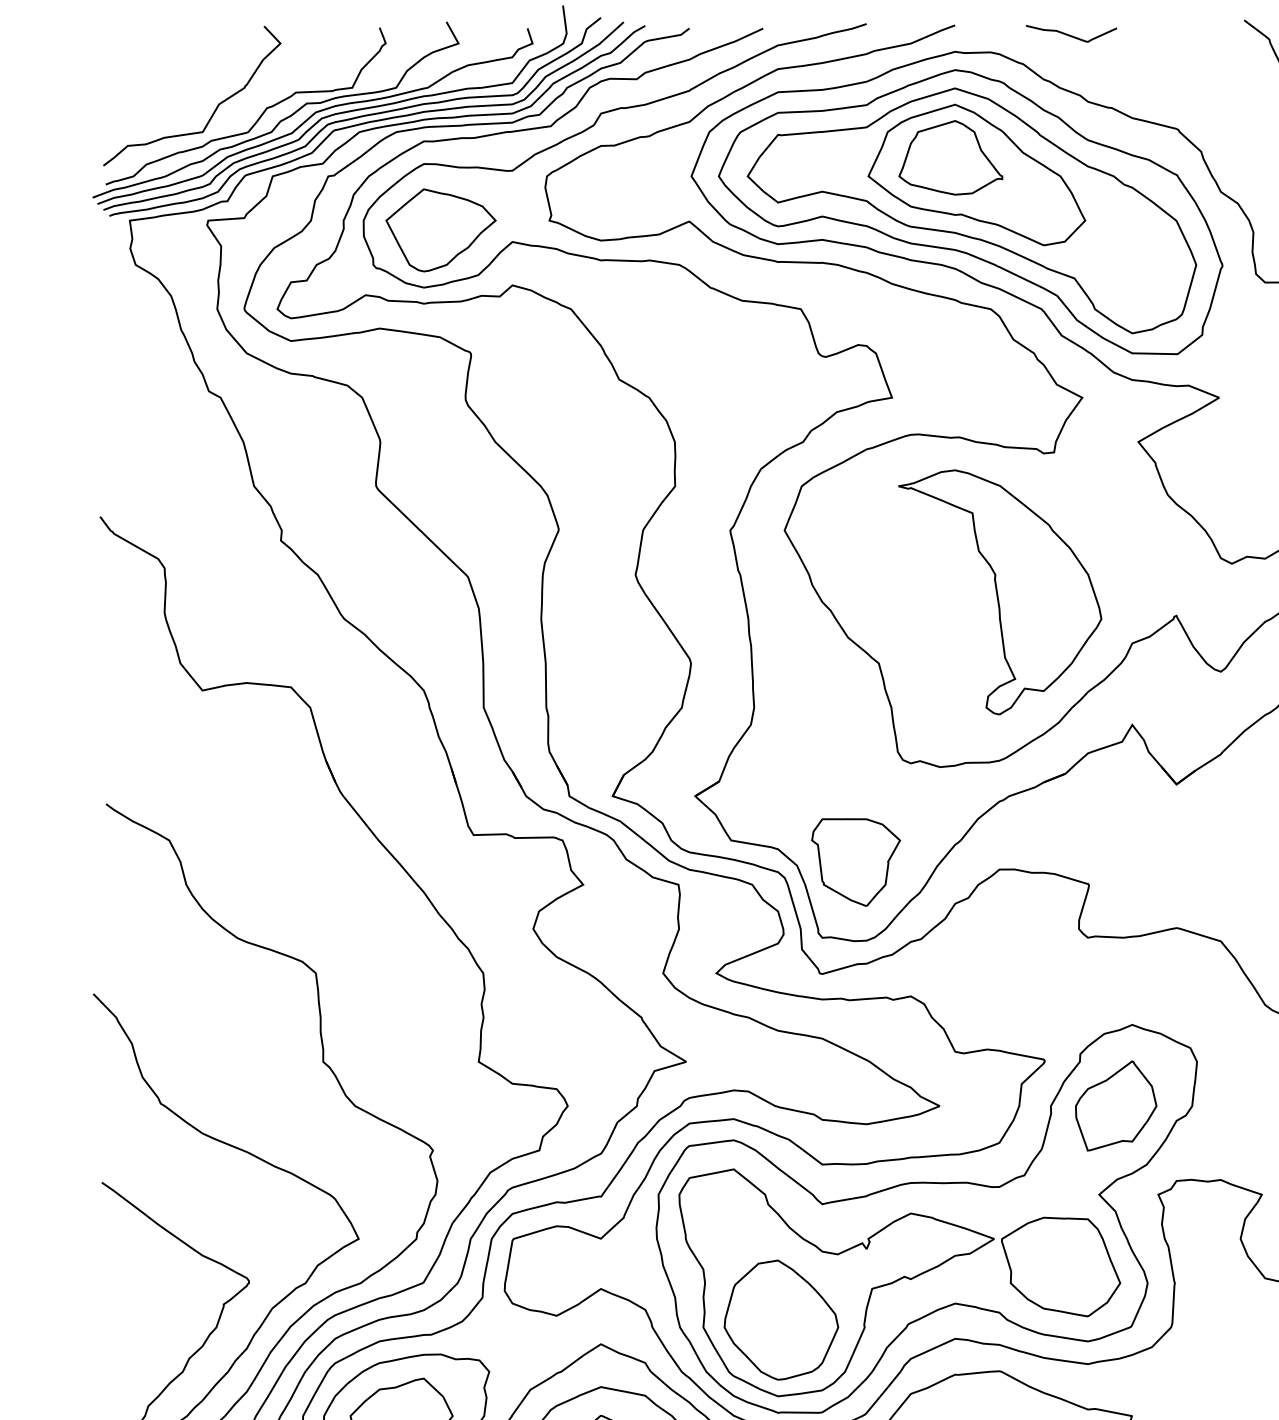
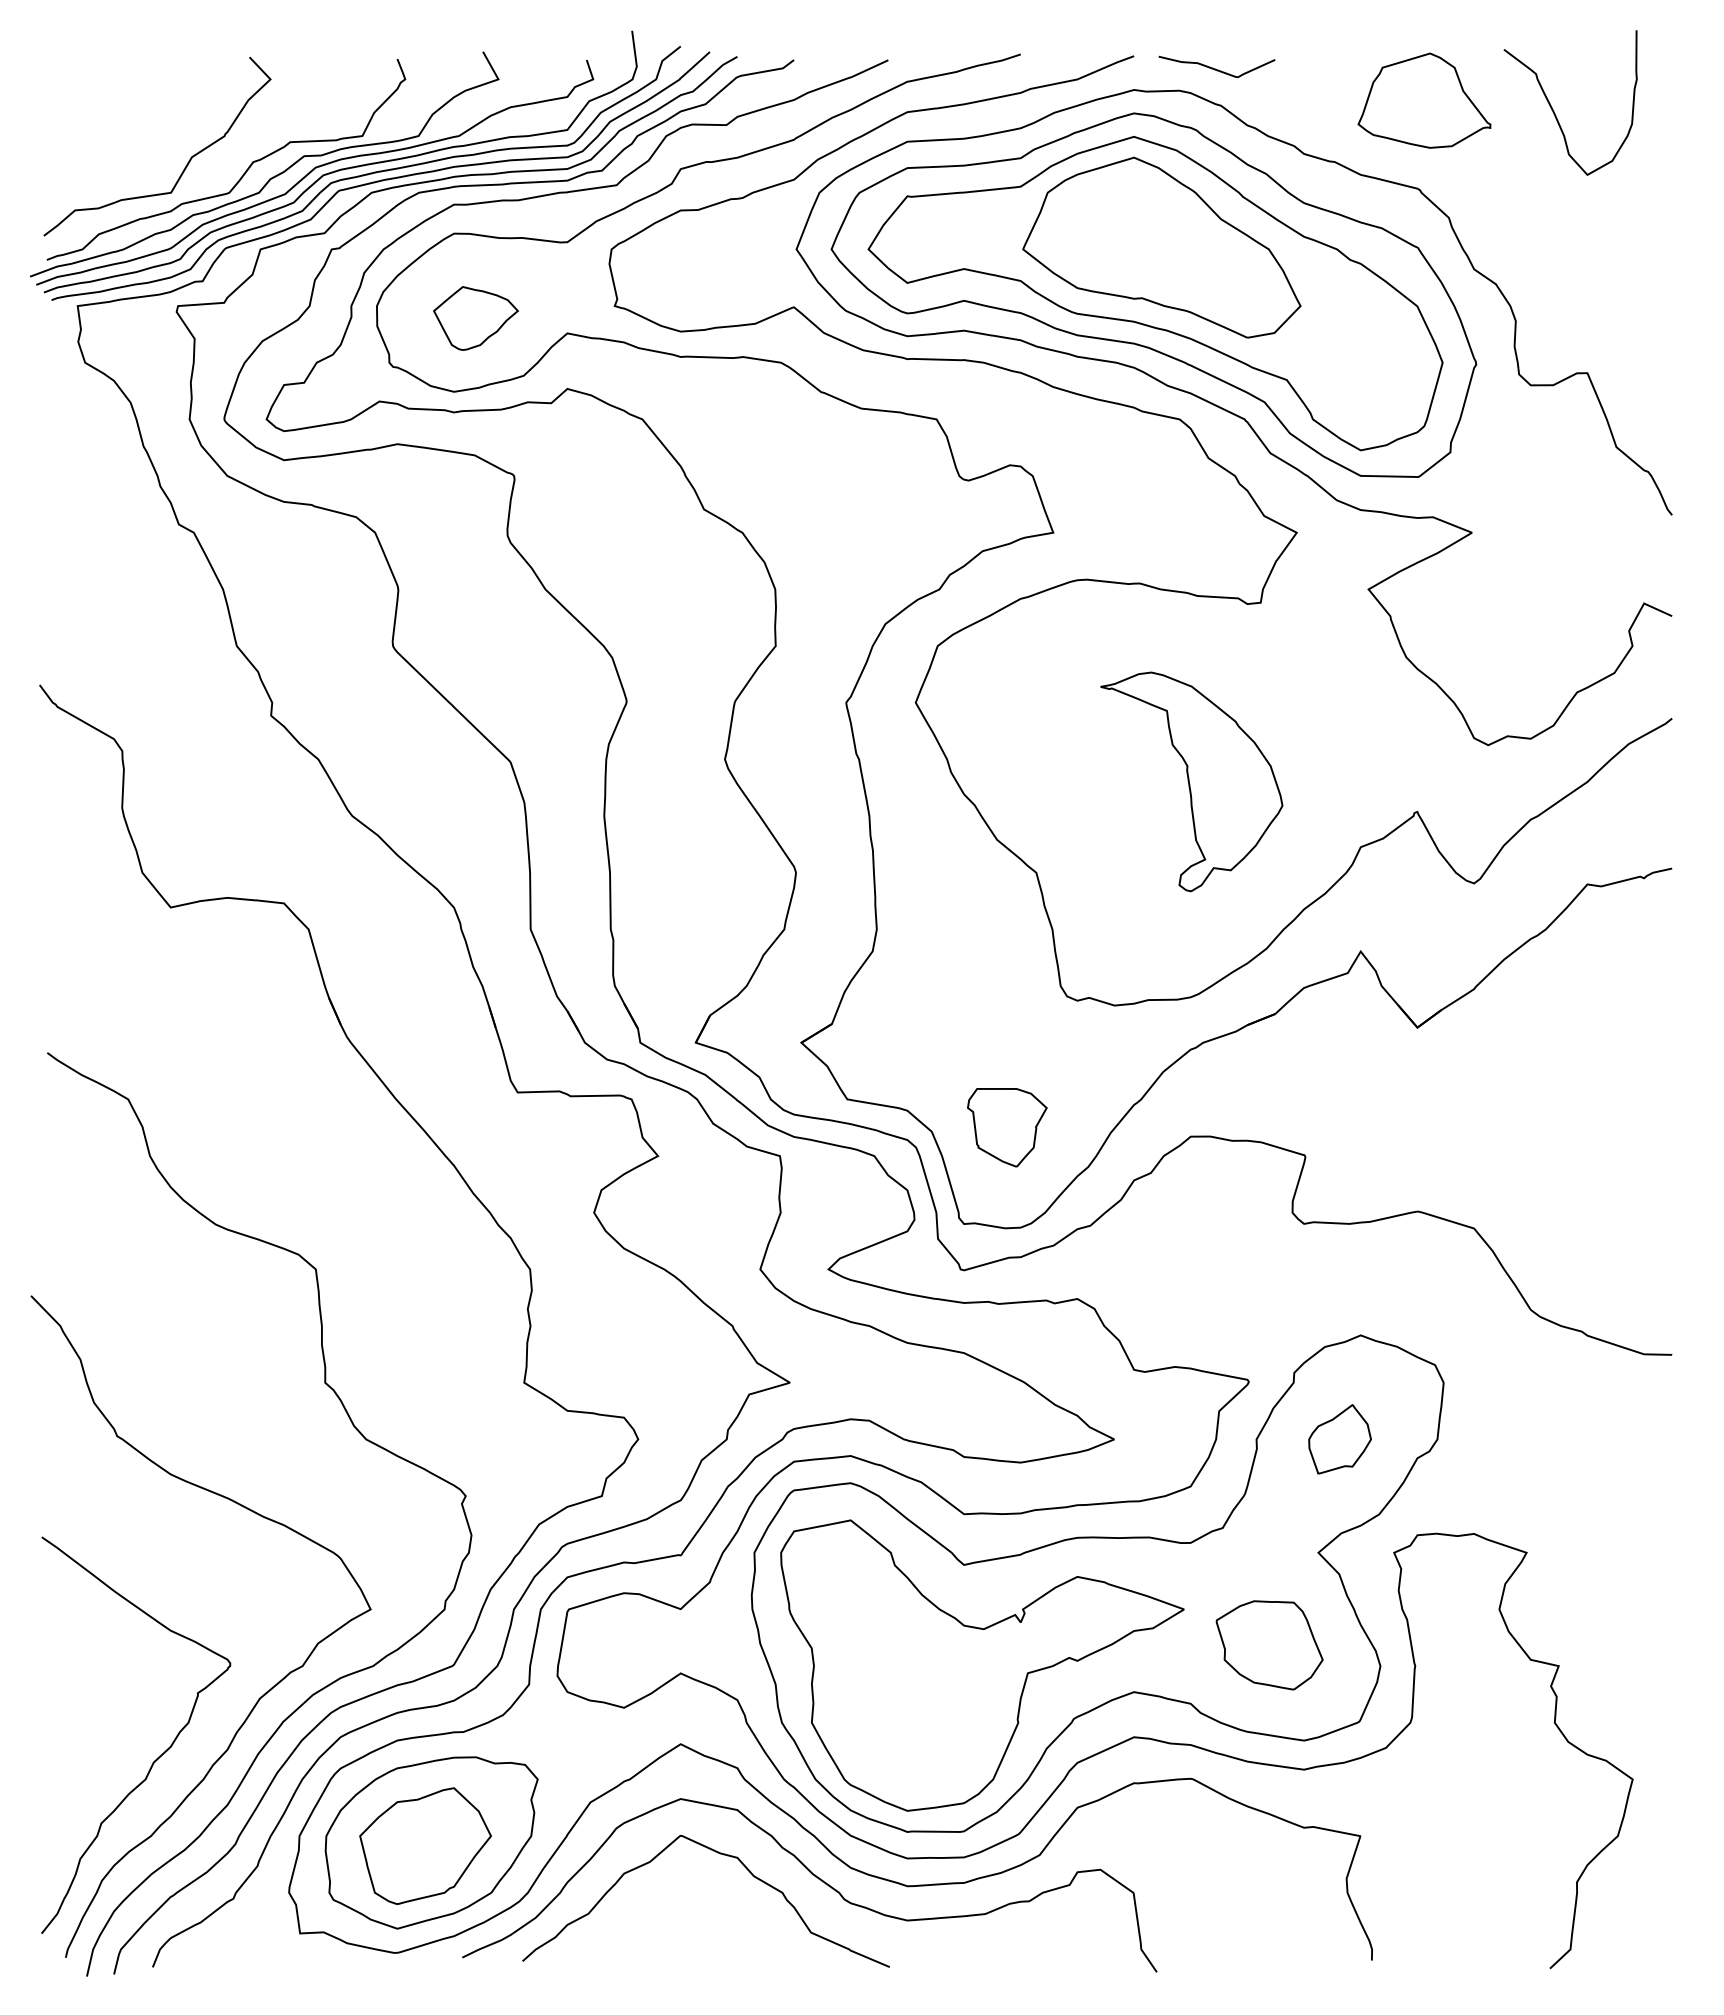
curve: (1070, 35) -> (1215, 68), moved
part: (950, 157) -> (1424, 100), moved
part: (440, 230) -> (475, 318), size x0.6
part: (1000, 592) -> (1191, 781), size x0.7
part: (856, 862) -> (1007, 1127), size x0.7
part: (1115, 1106) -> (1339, 1439), size x0.6
part: (1060, 1267) -> (1269, 1645), size x0.7
part: (781, 1320) -> (911, 1713), removed

